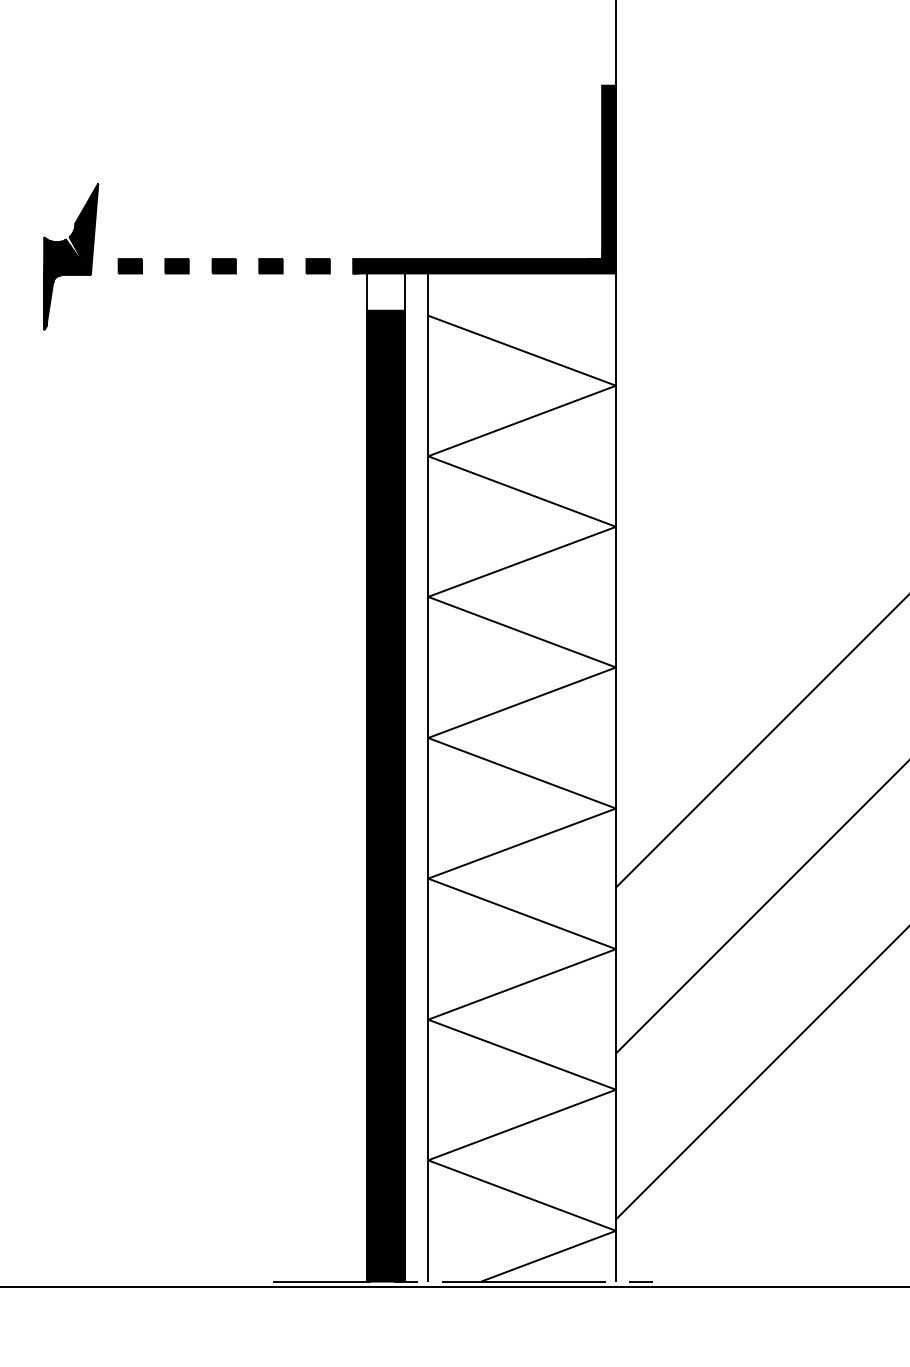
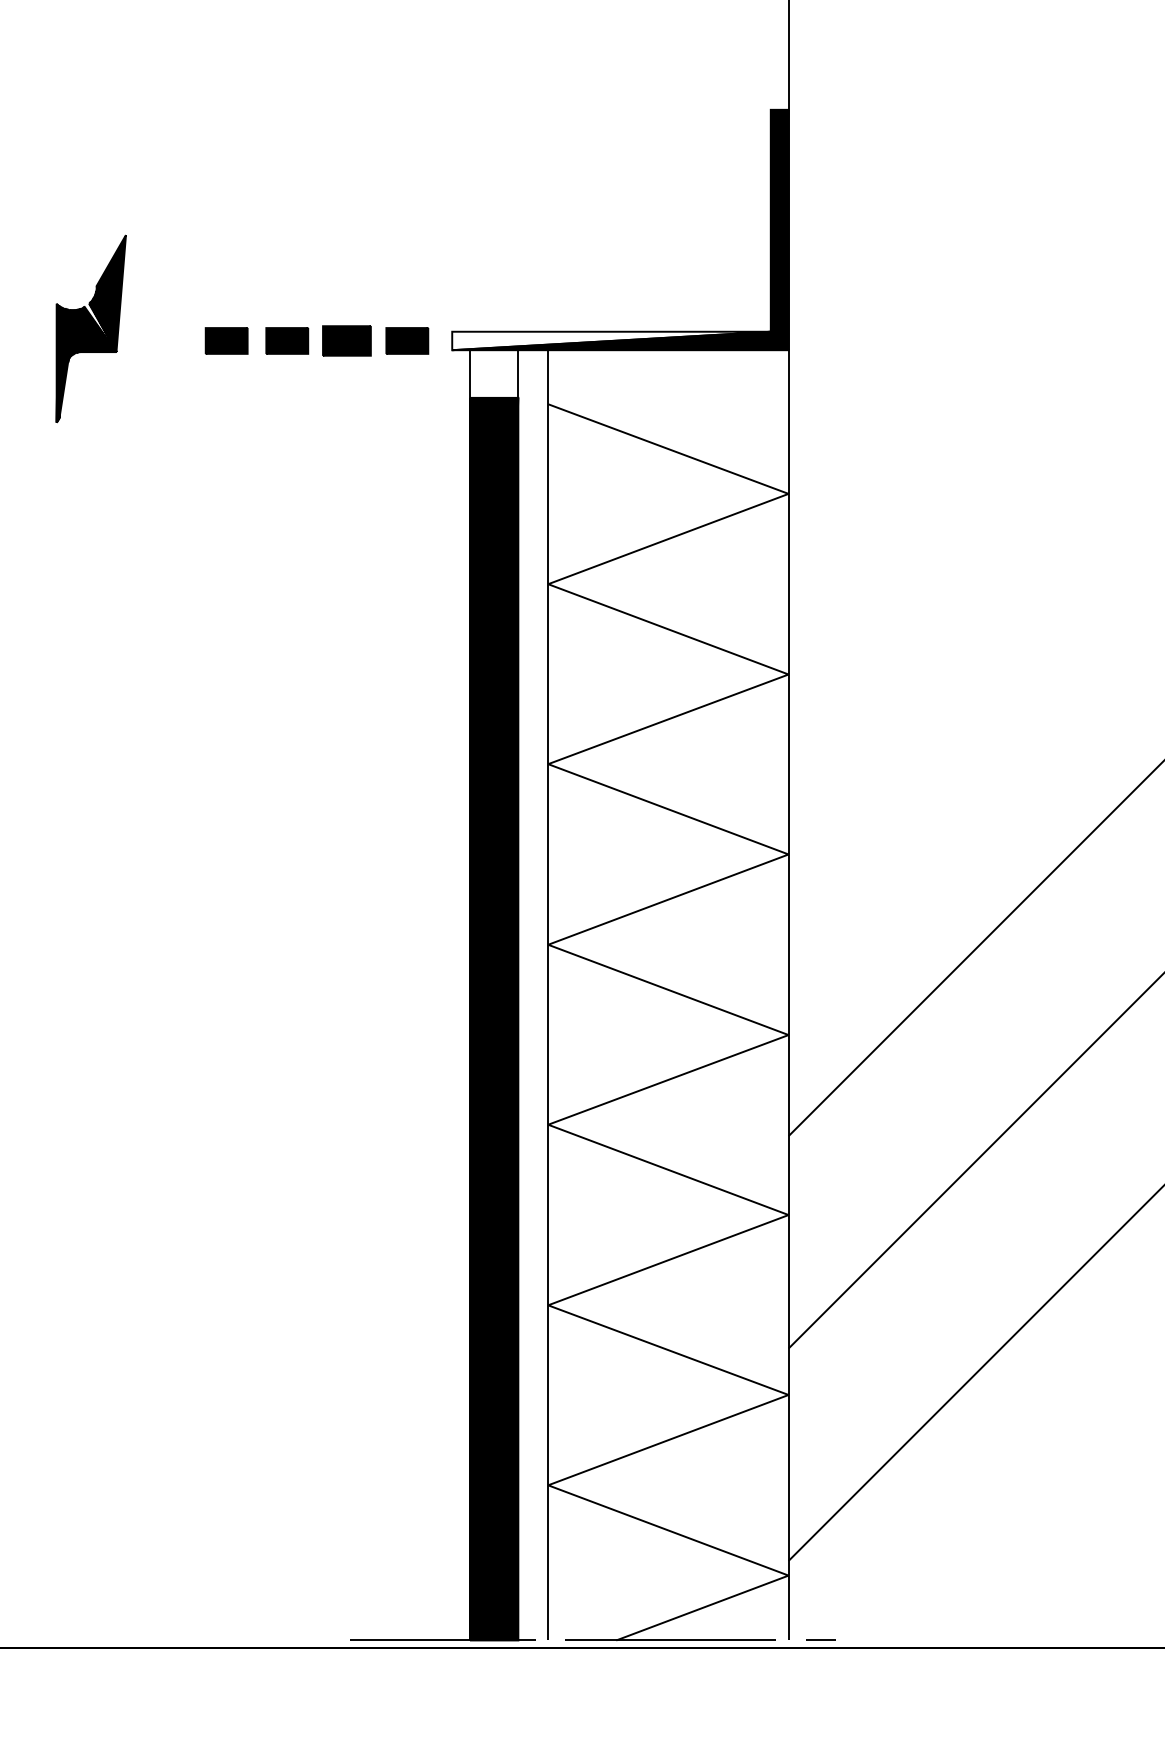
part: (129, 265) -> (166, 340), removed
part: (176, 265) -> (226, 340), size x1.4
part: (223, 265) -> (286, 340), size x1.4
part: (270, 265) -> (346, 340), size x1.6
part: (318, 265) -> (407, 340), size x1.4
fill: (477, 265) -> (611, 340), removed

